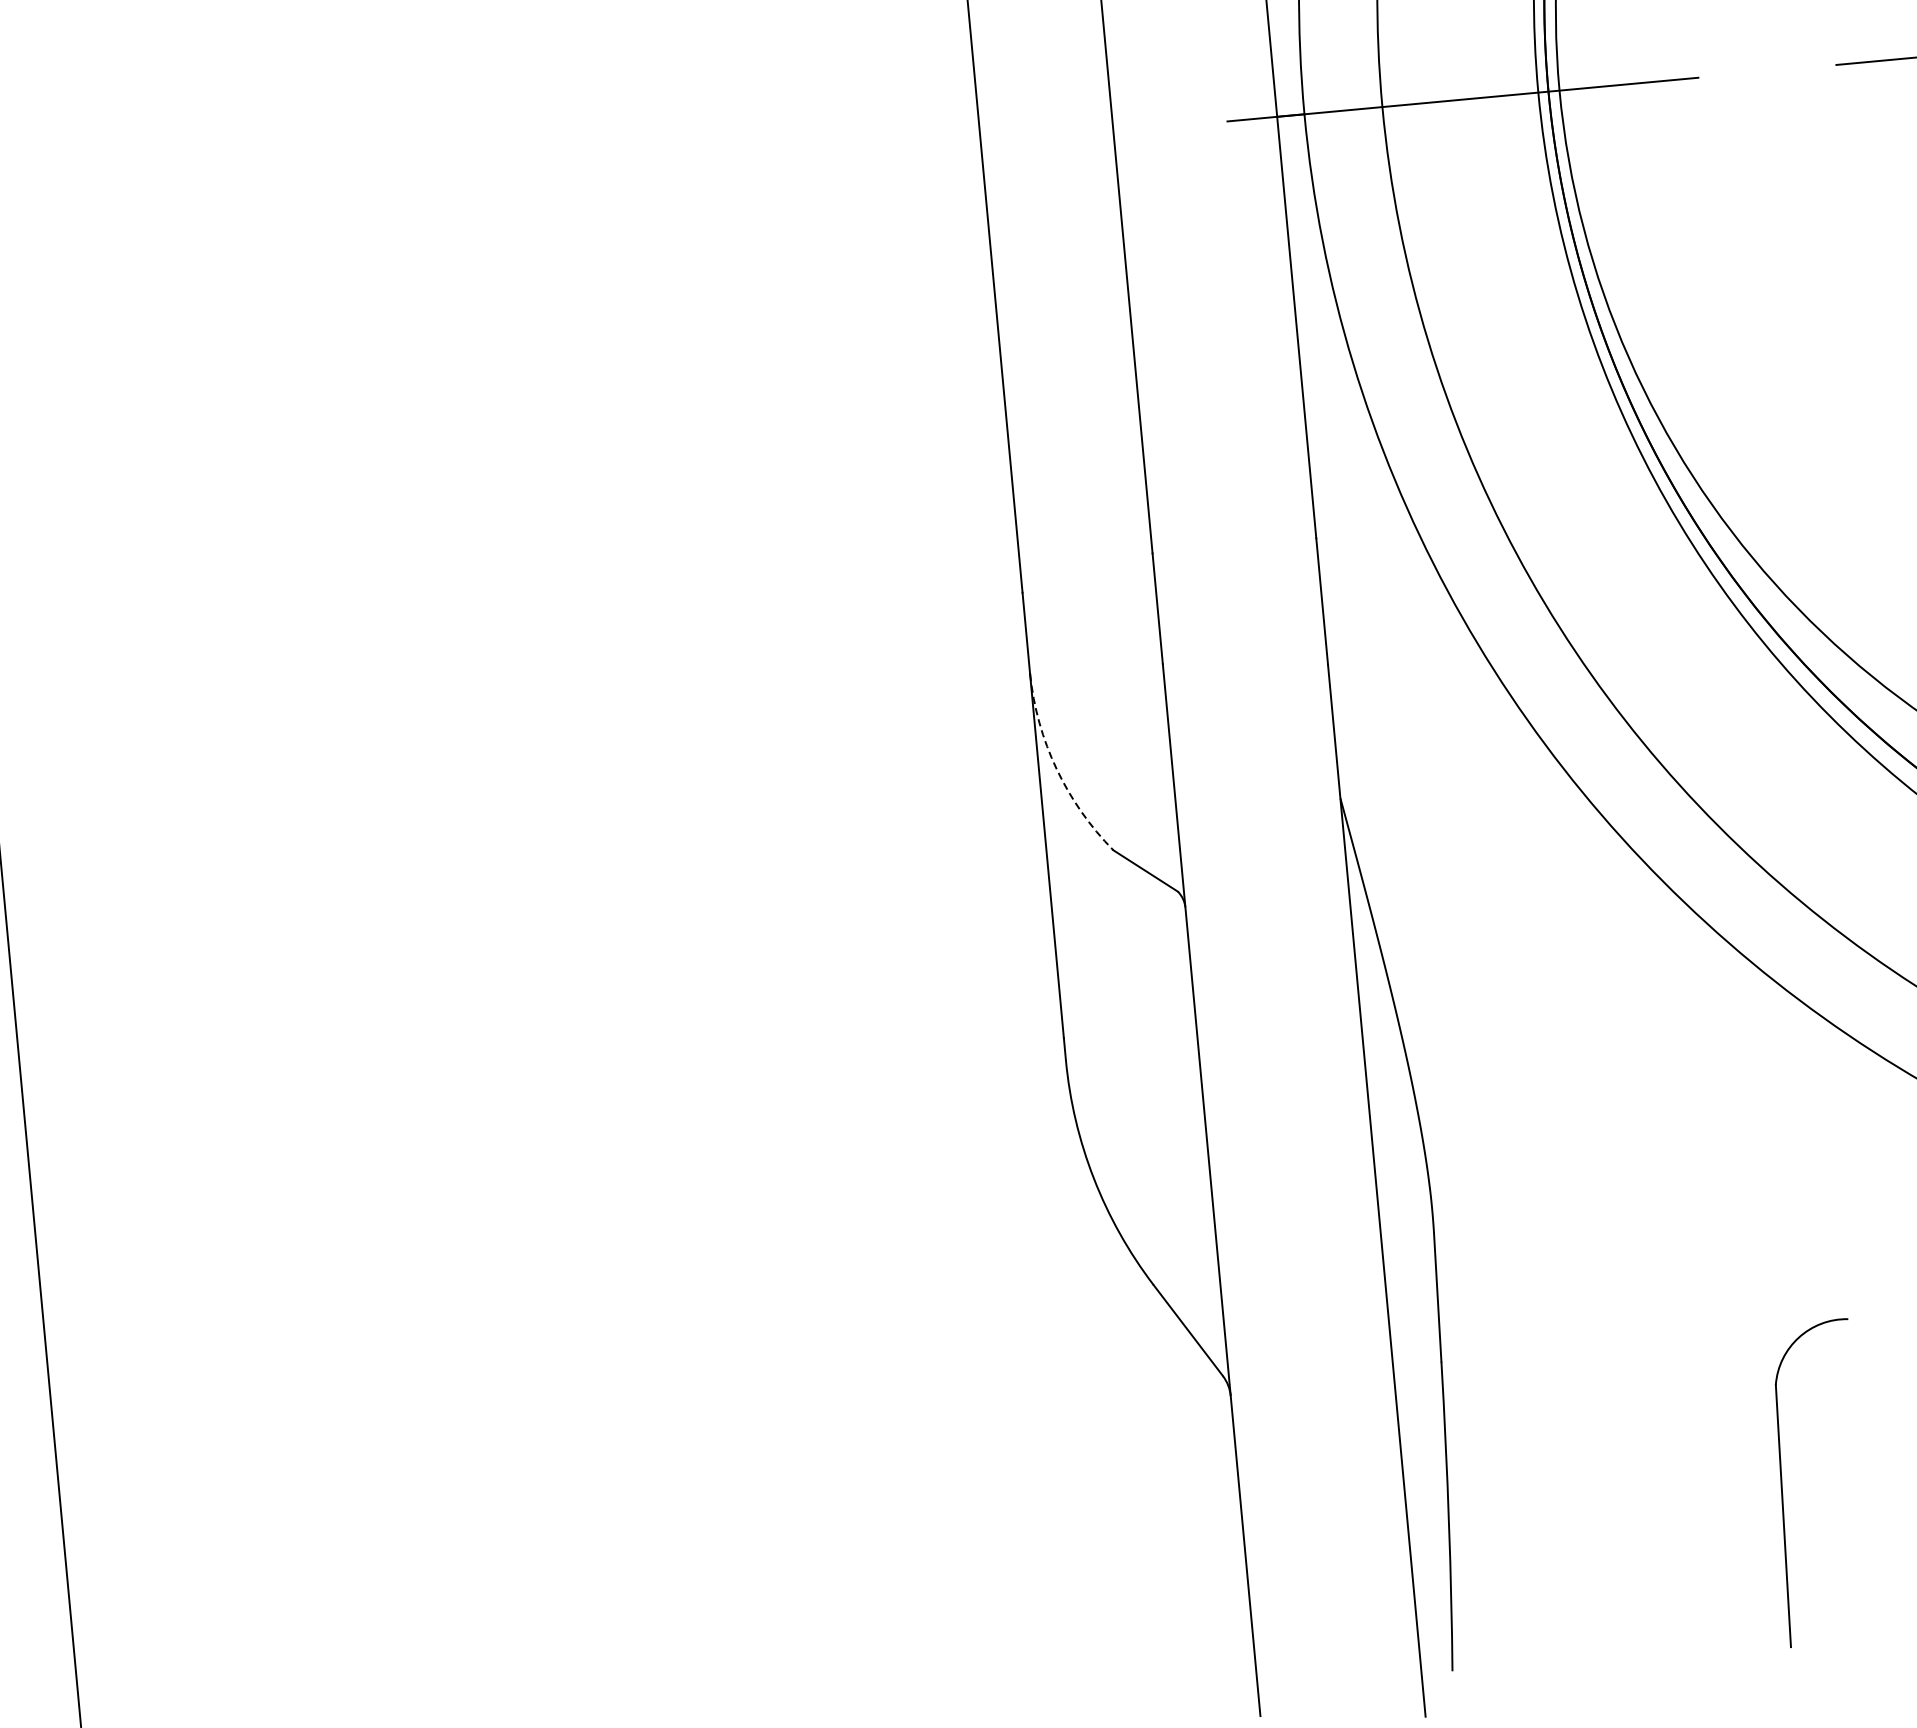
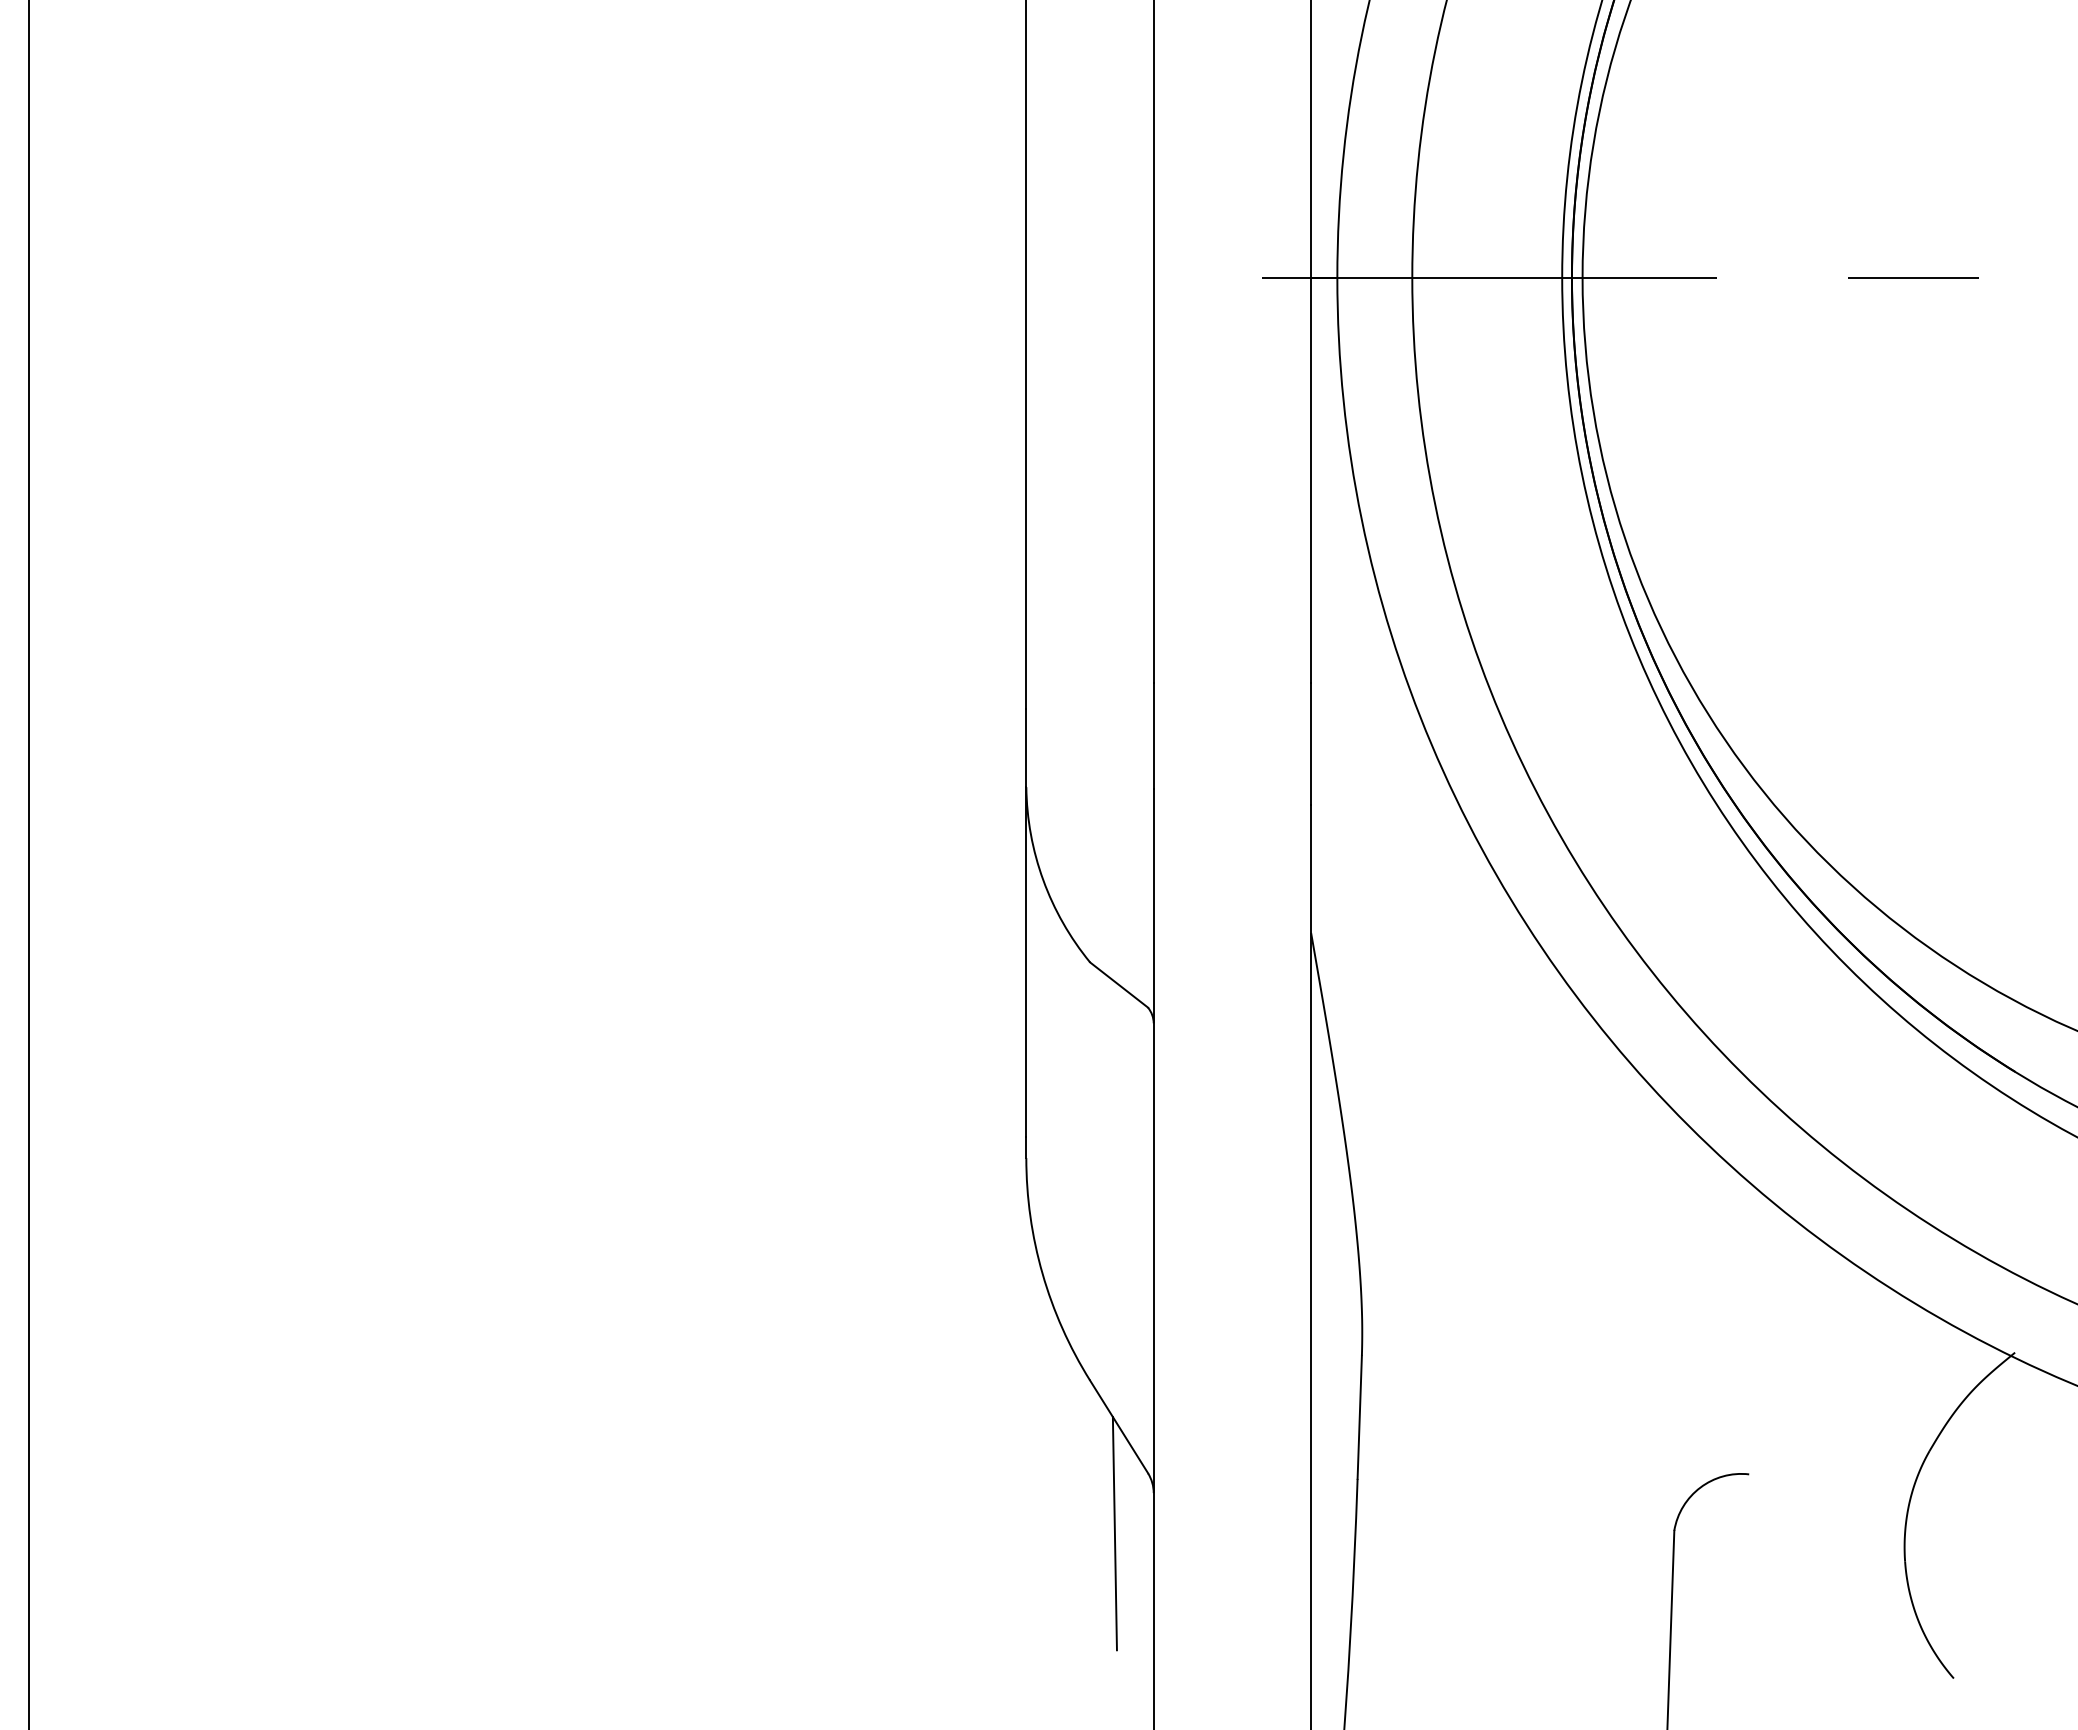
arc: (1056, 769) -> (1043, 880), dashed -> solid
line: (1193, 1441) -> (1114, 1533), added

